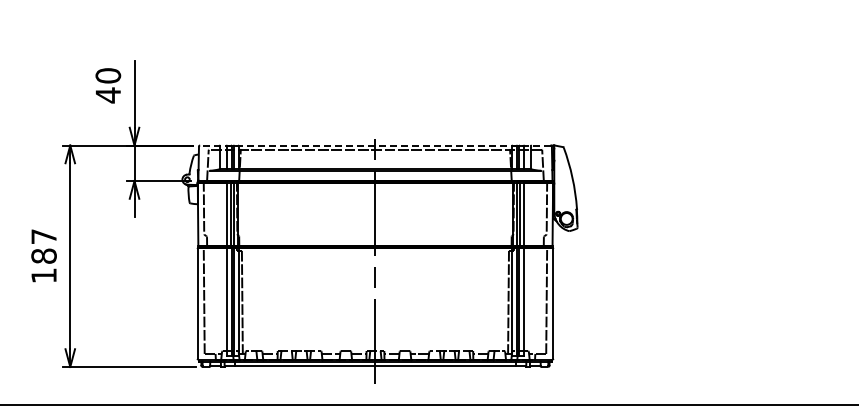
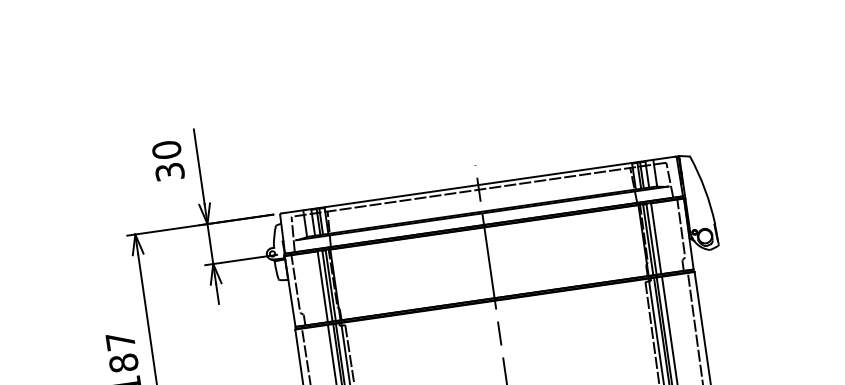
text: (108, 95) -> (170, 172), 40 -> 30
line: (374, 145) -> (477, 185), dashed -> solid

